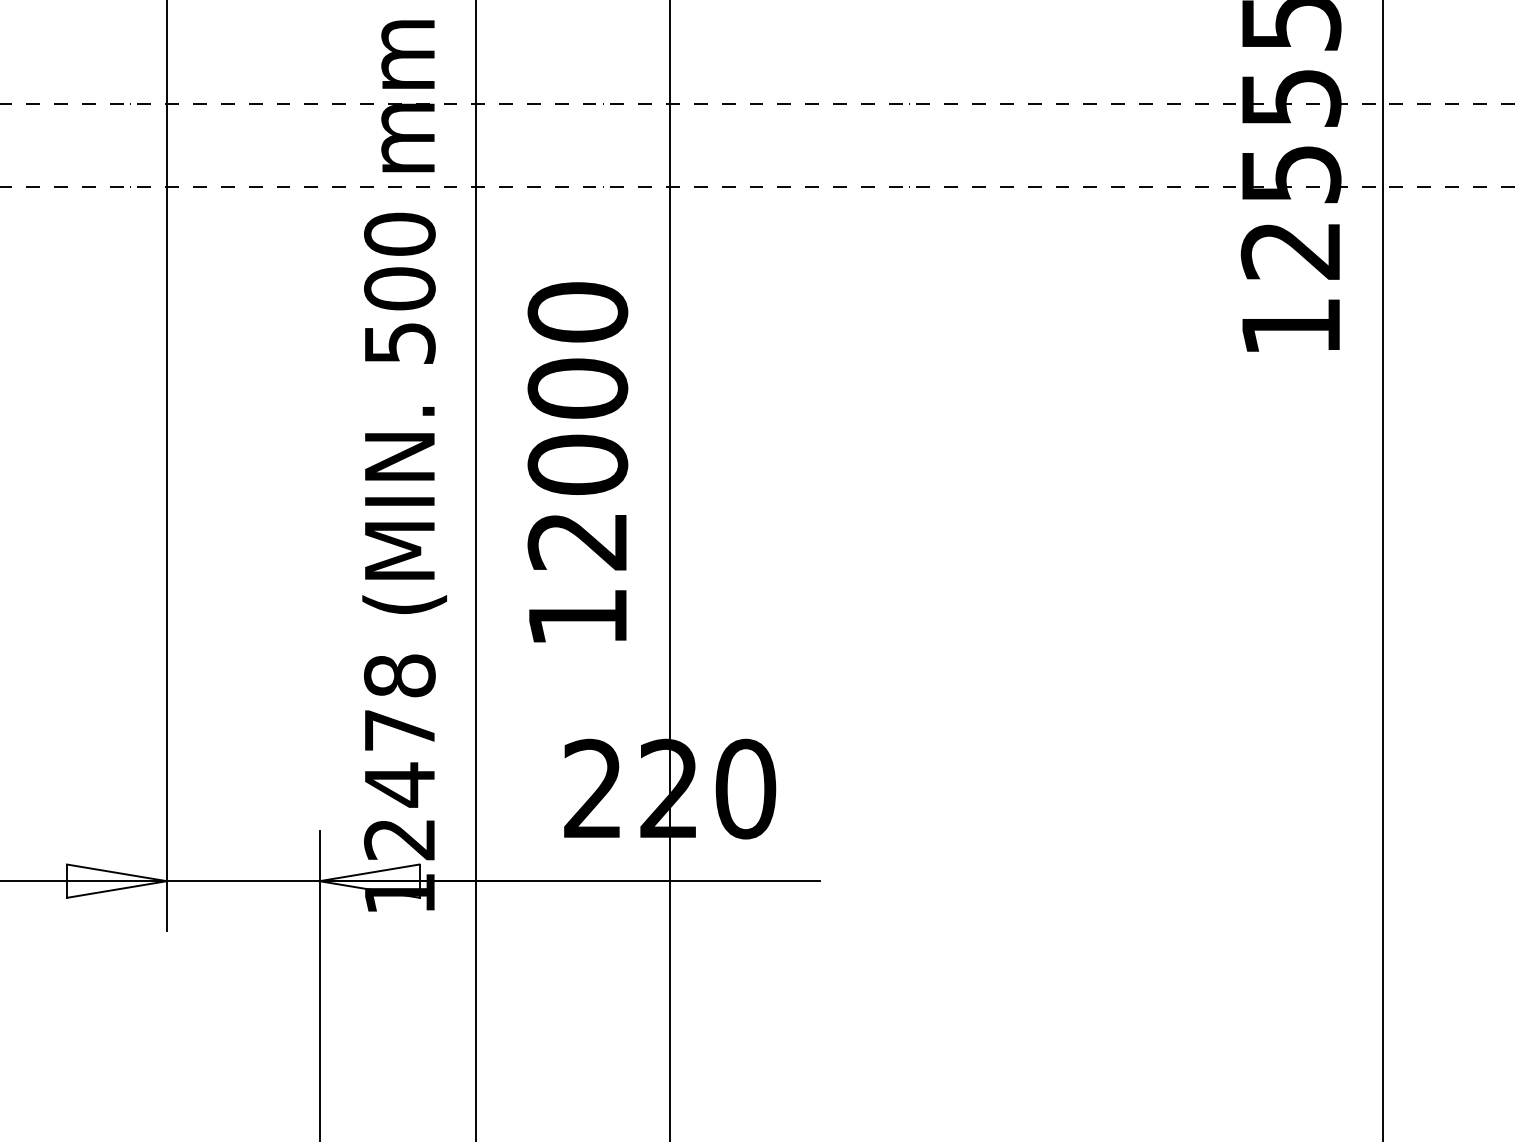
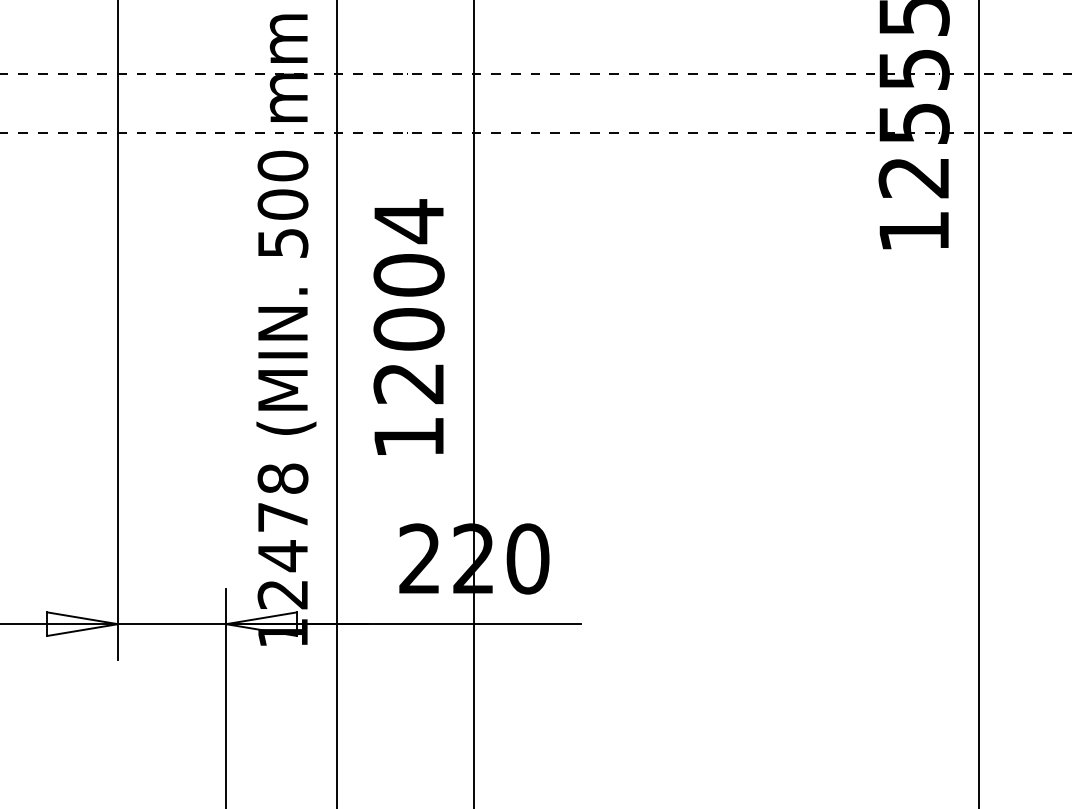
text: (577, 312) -> (408, 221), 12000 -> 12004

